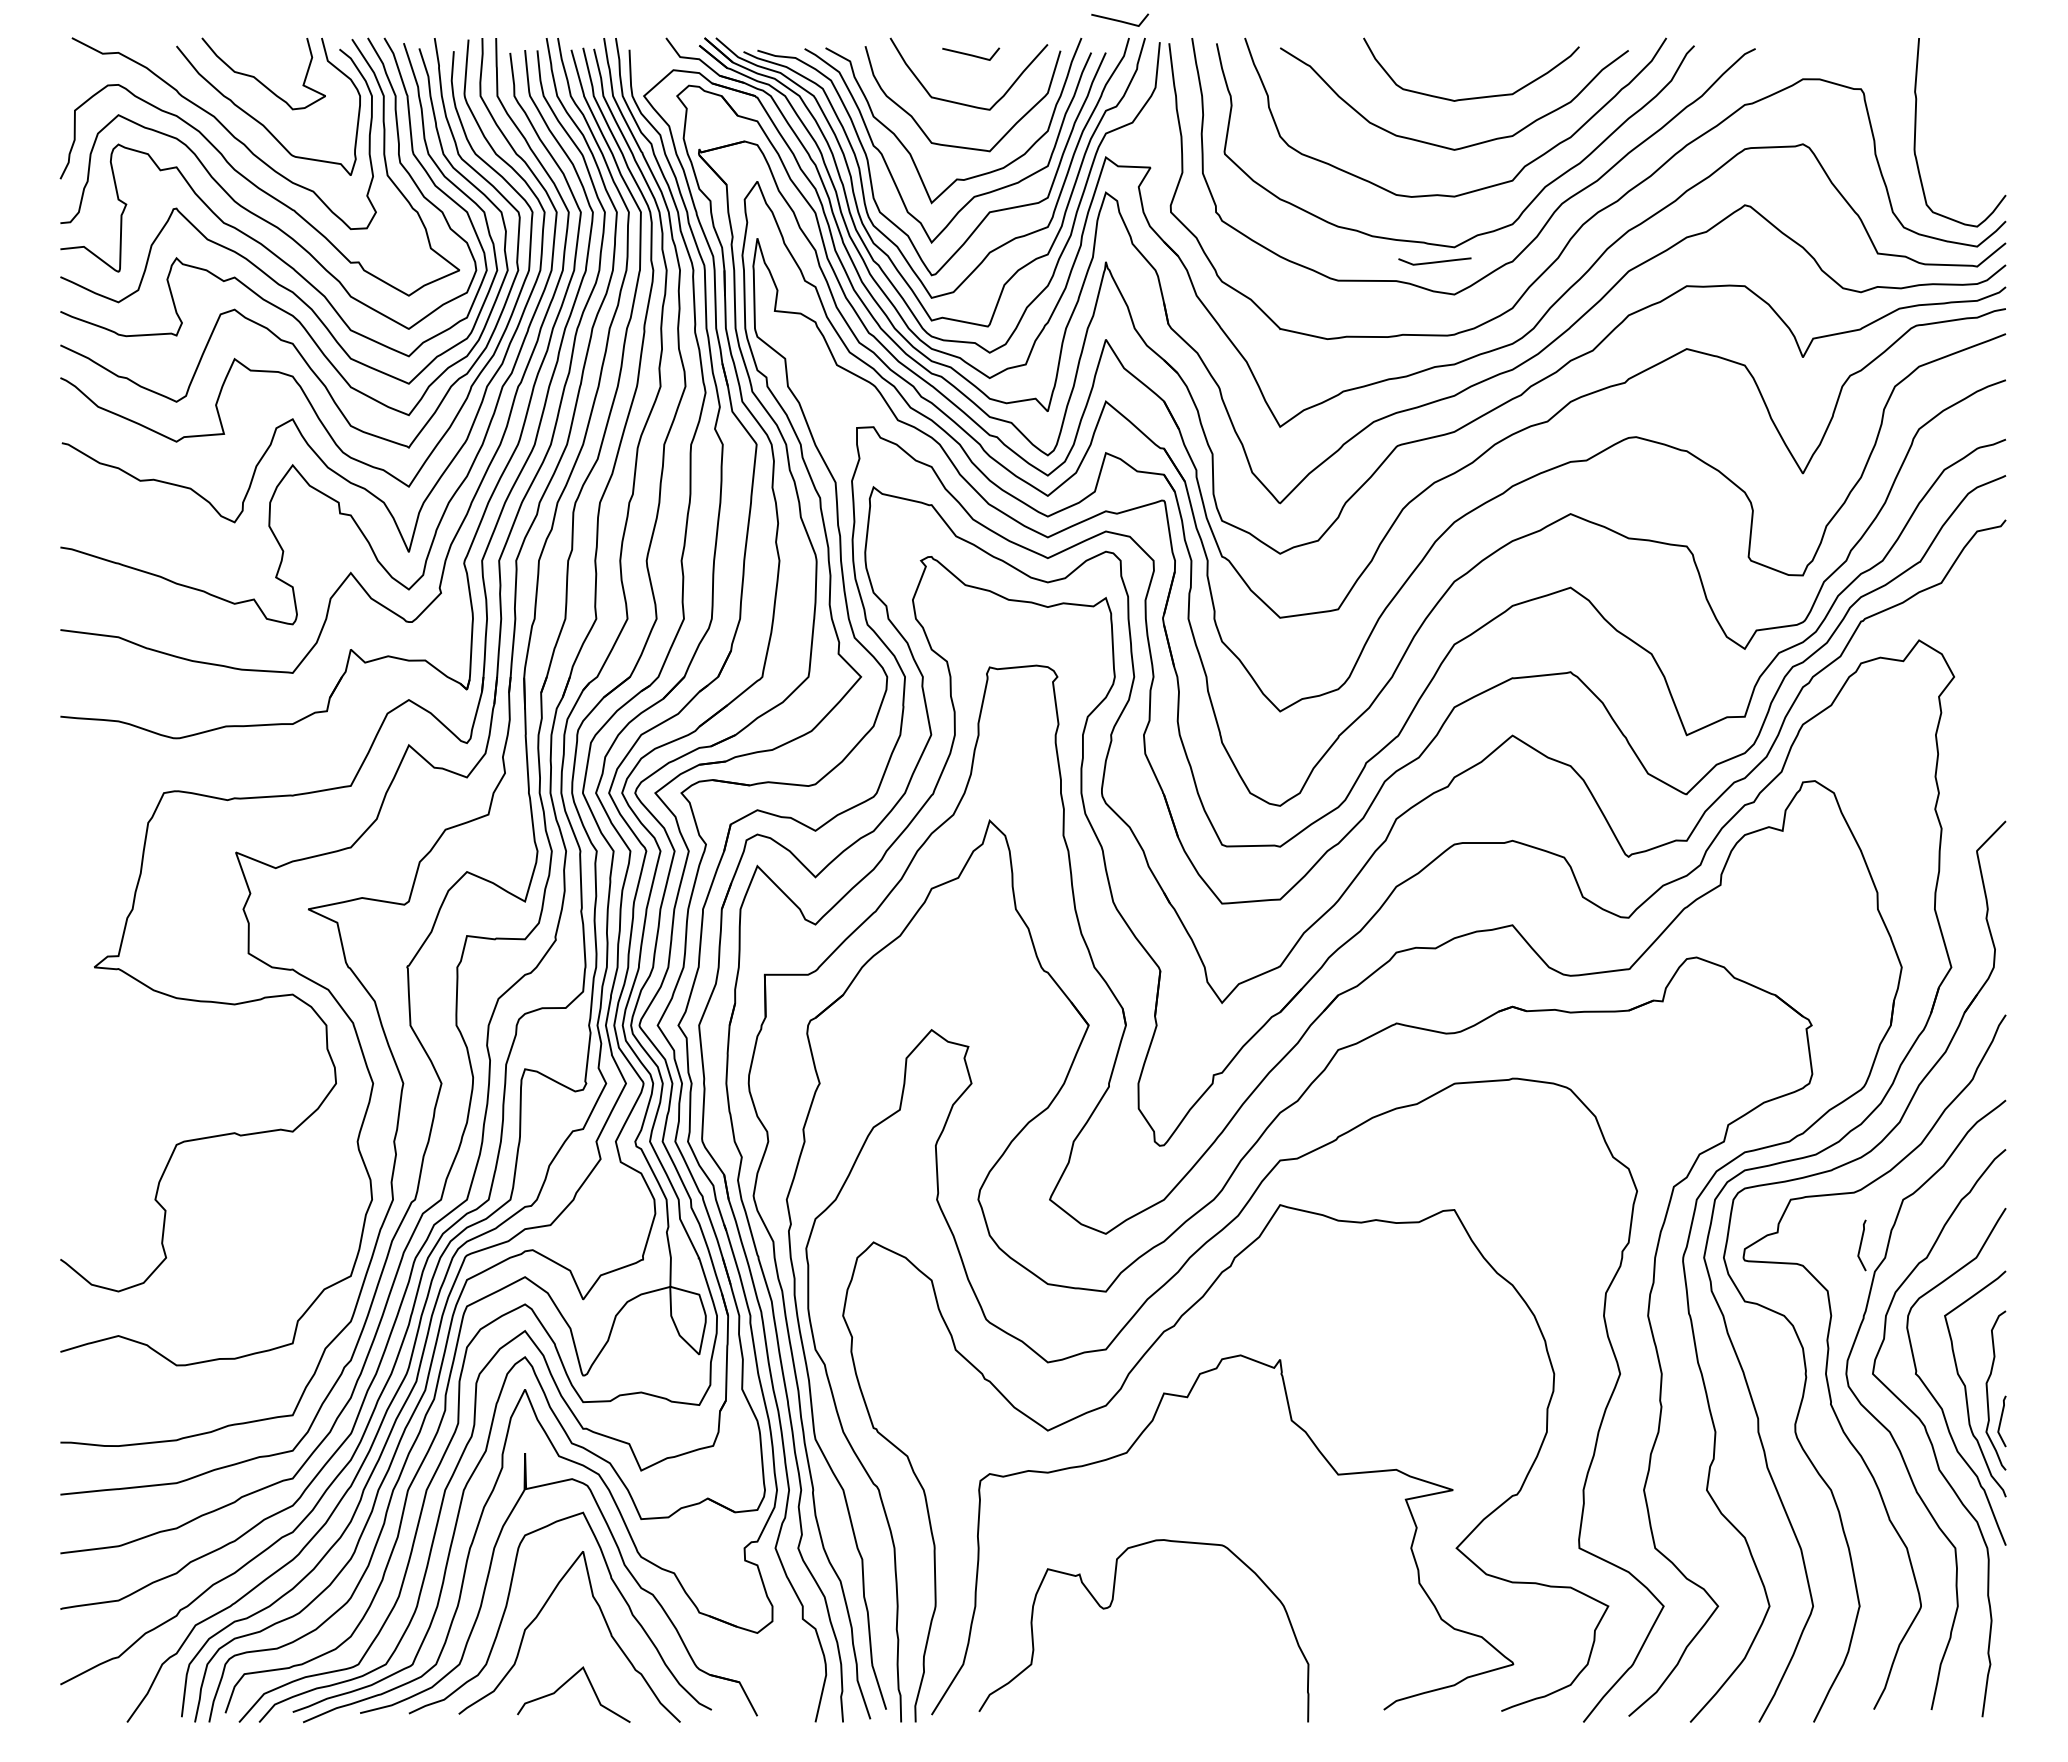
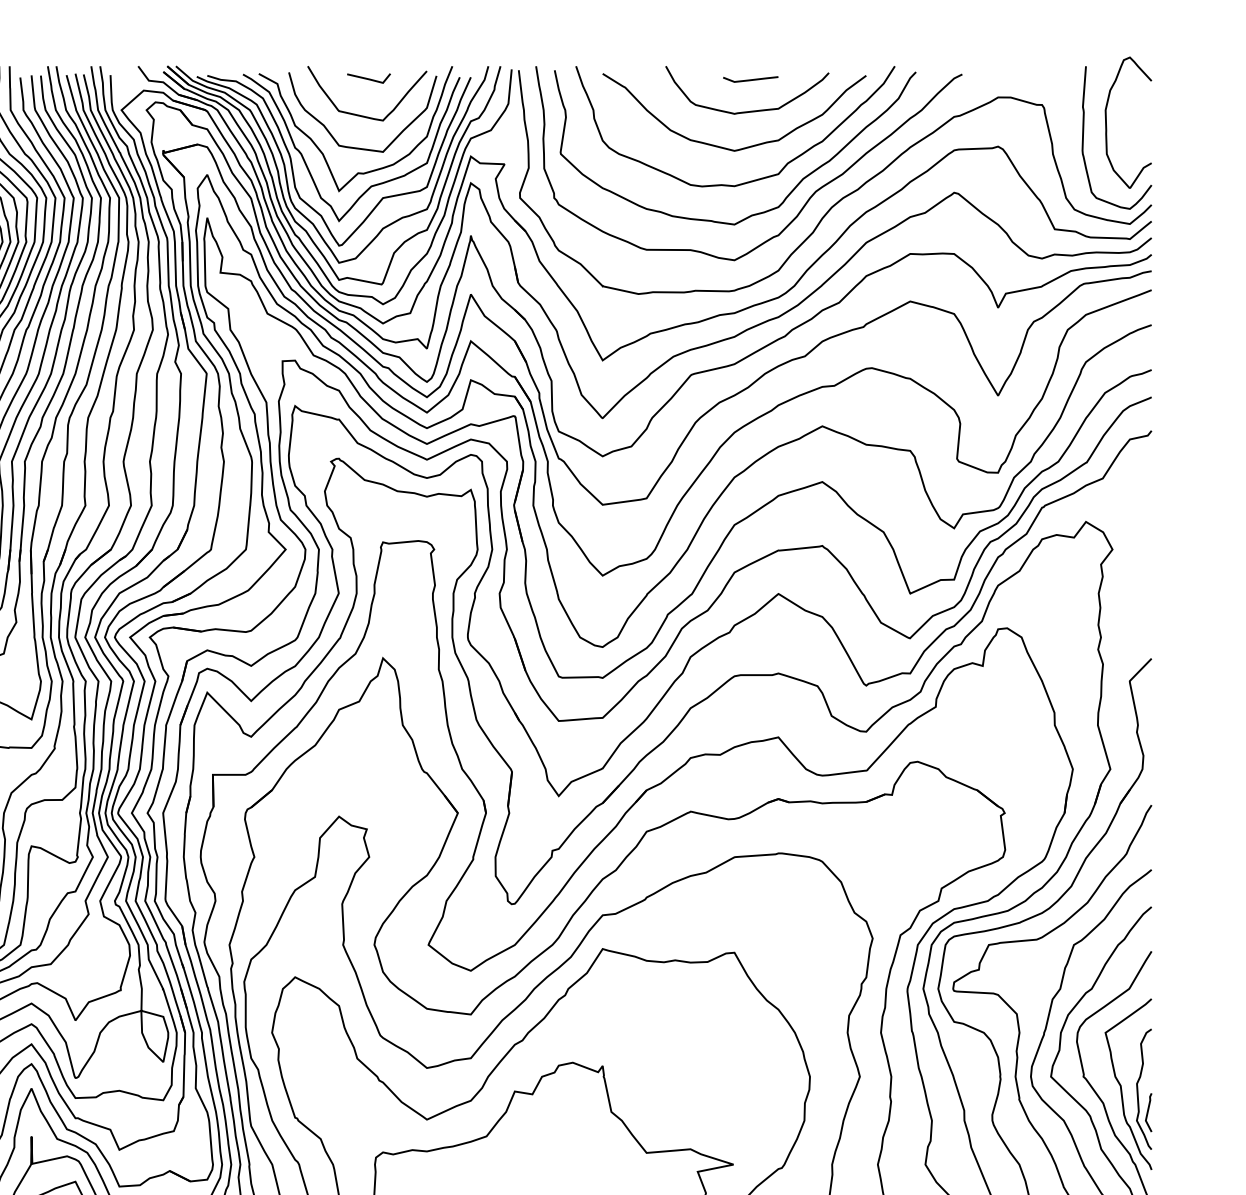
line: (1120, 20) -> (481, 53), removed
part: (1946, 112) -> (1106, 122), added
line: (1434, 261) -> (750, 79), moved
line: (1861, 1245) -> (1042, 979), removed

